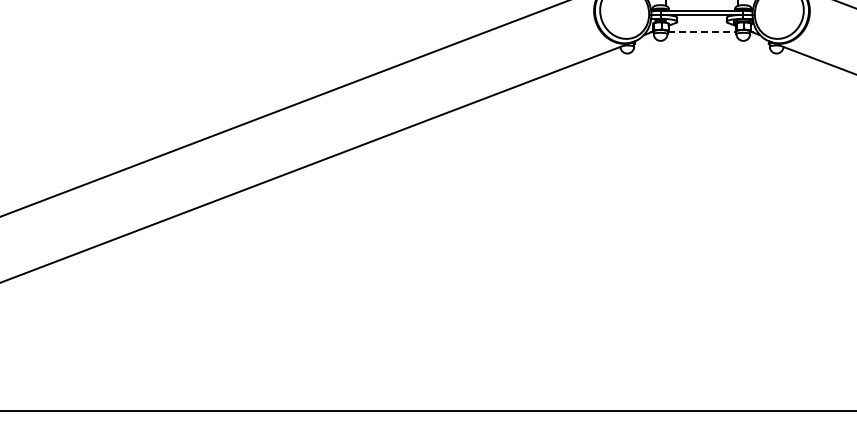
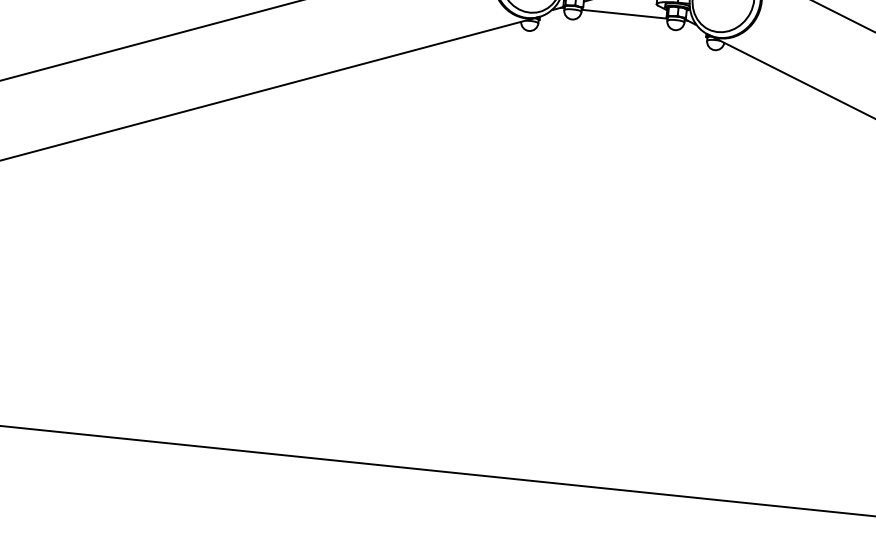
line: (702, 32) -> (625, 14), dashed -> solid

